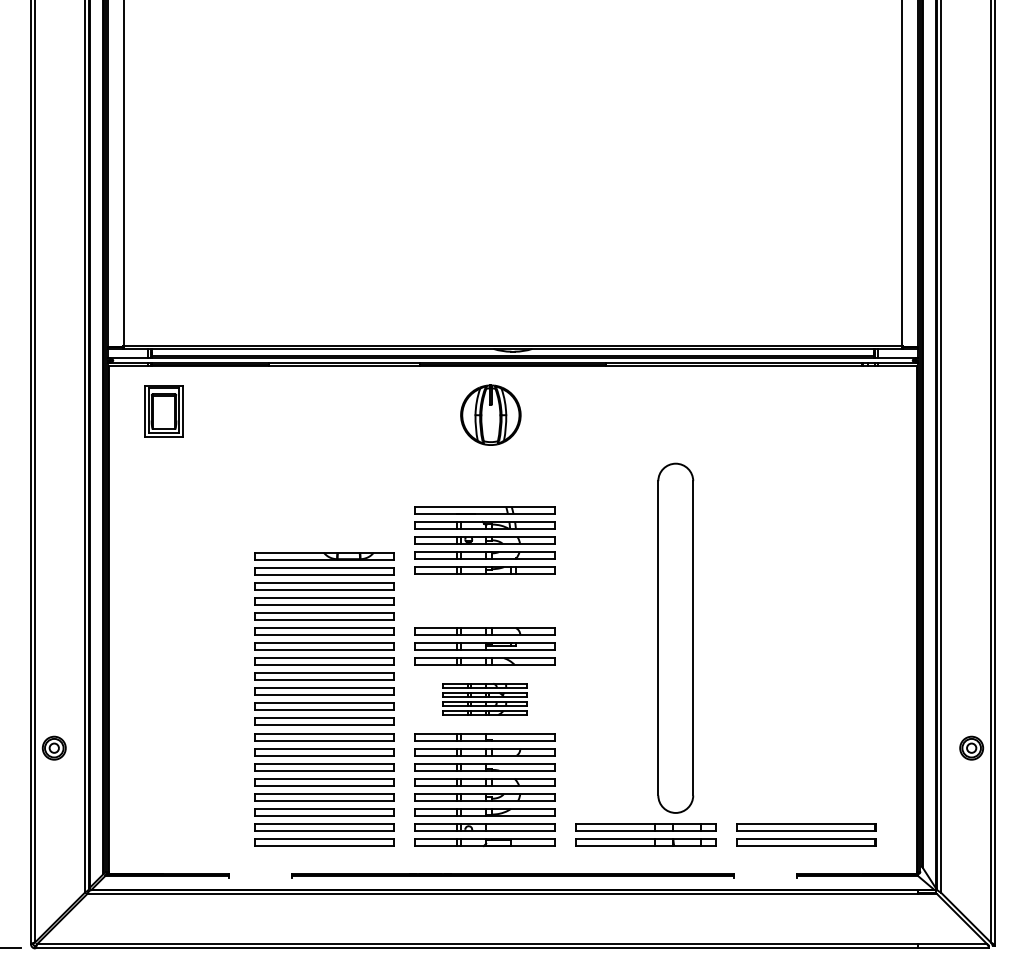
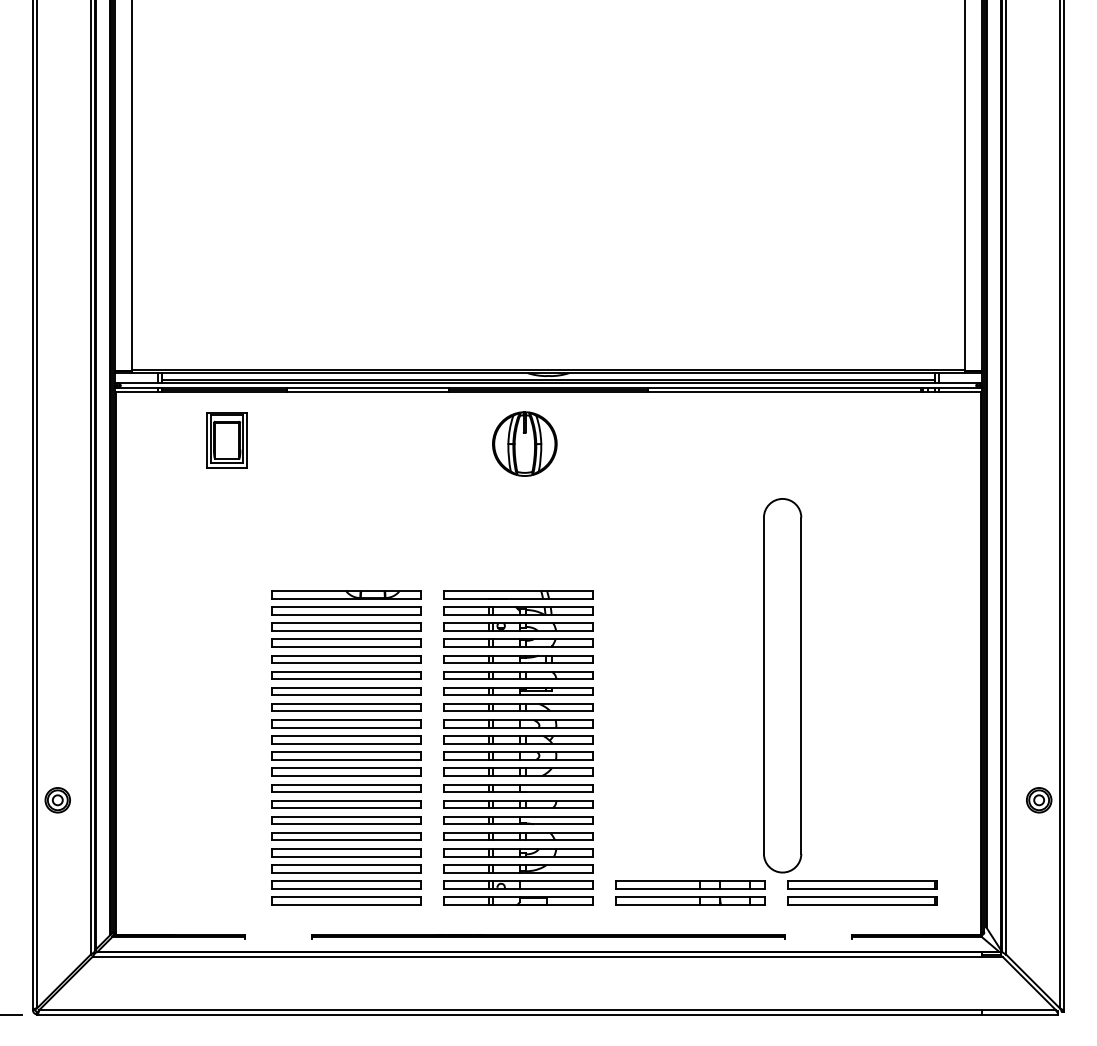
part: (163, 411) -> (226, 440), moved
part: (484, 539) -> (518, 626), moved
part: (675, 638) -> (782, 685), moved
part: (484, 698) -> (518, 747), size x1.67

